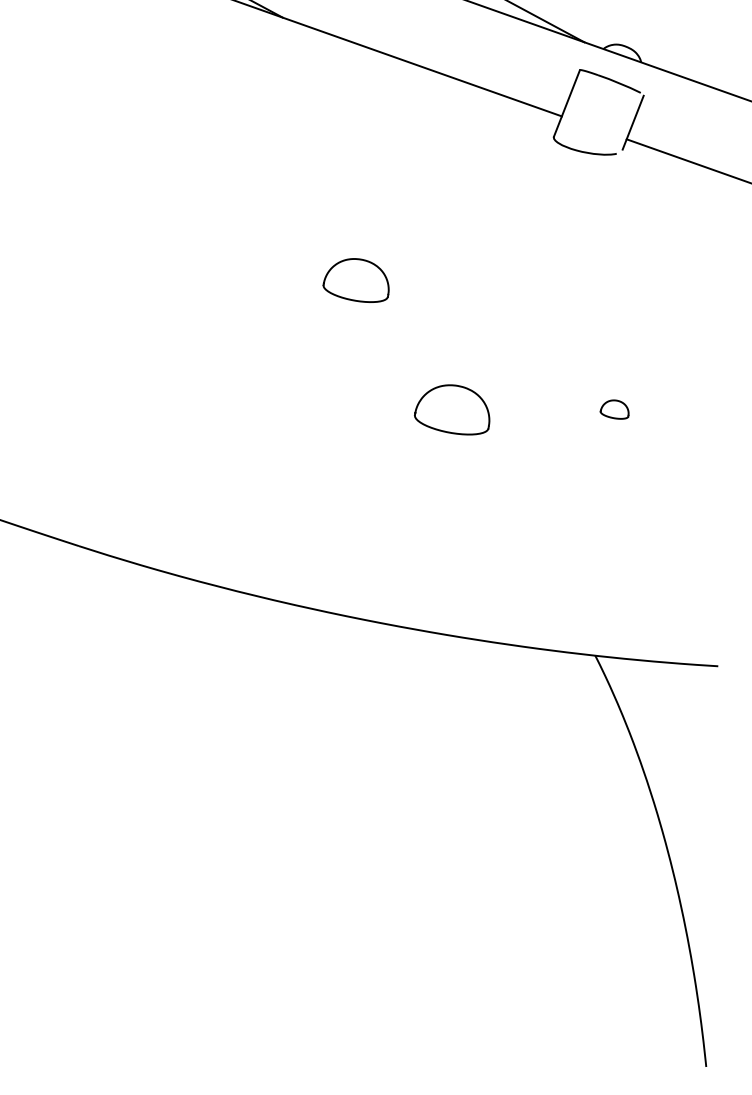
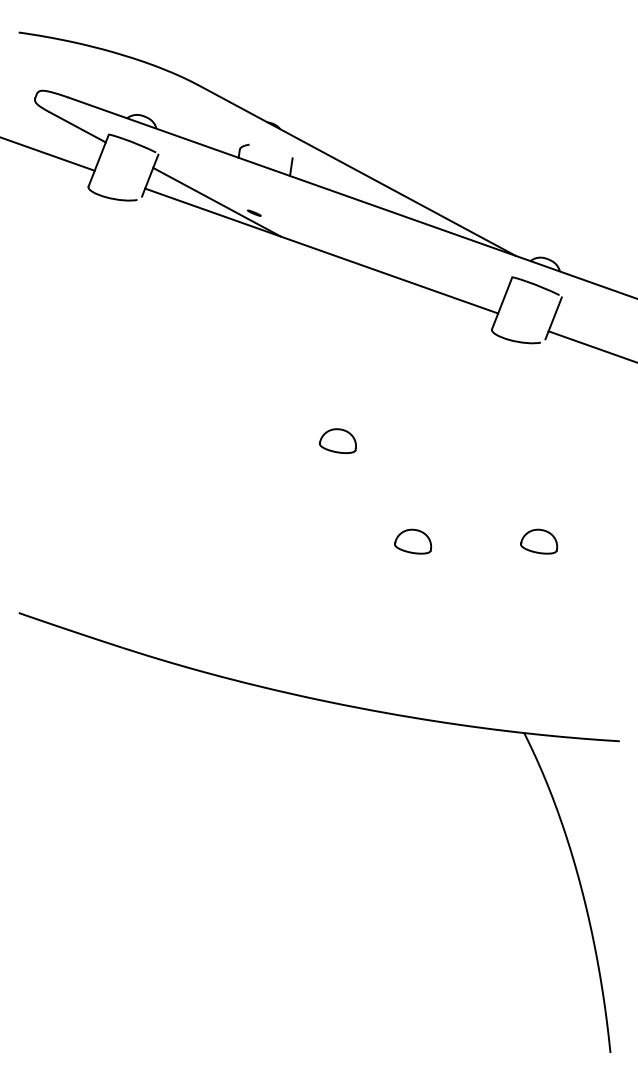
part: (355, 279) -> (337, 440), size x0.71
part: (453, 409) -> (413, 541), size x0.62
part: (614, 409) -> (539, 541), size x1.67

